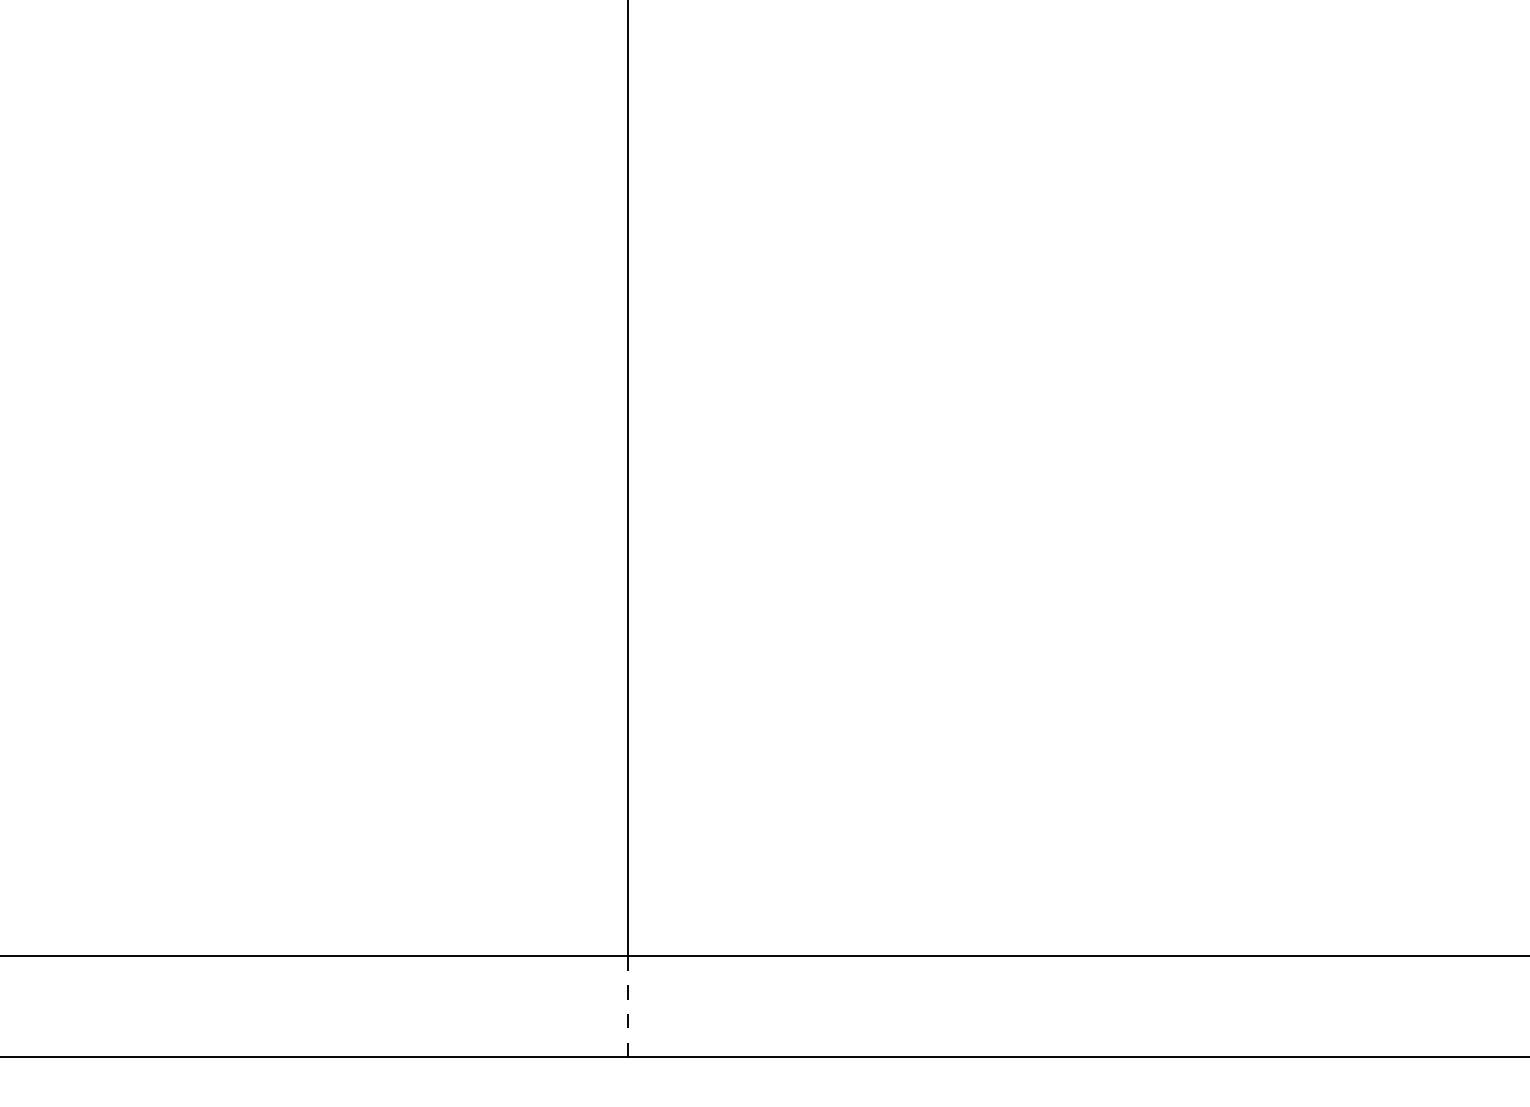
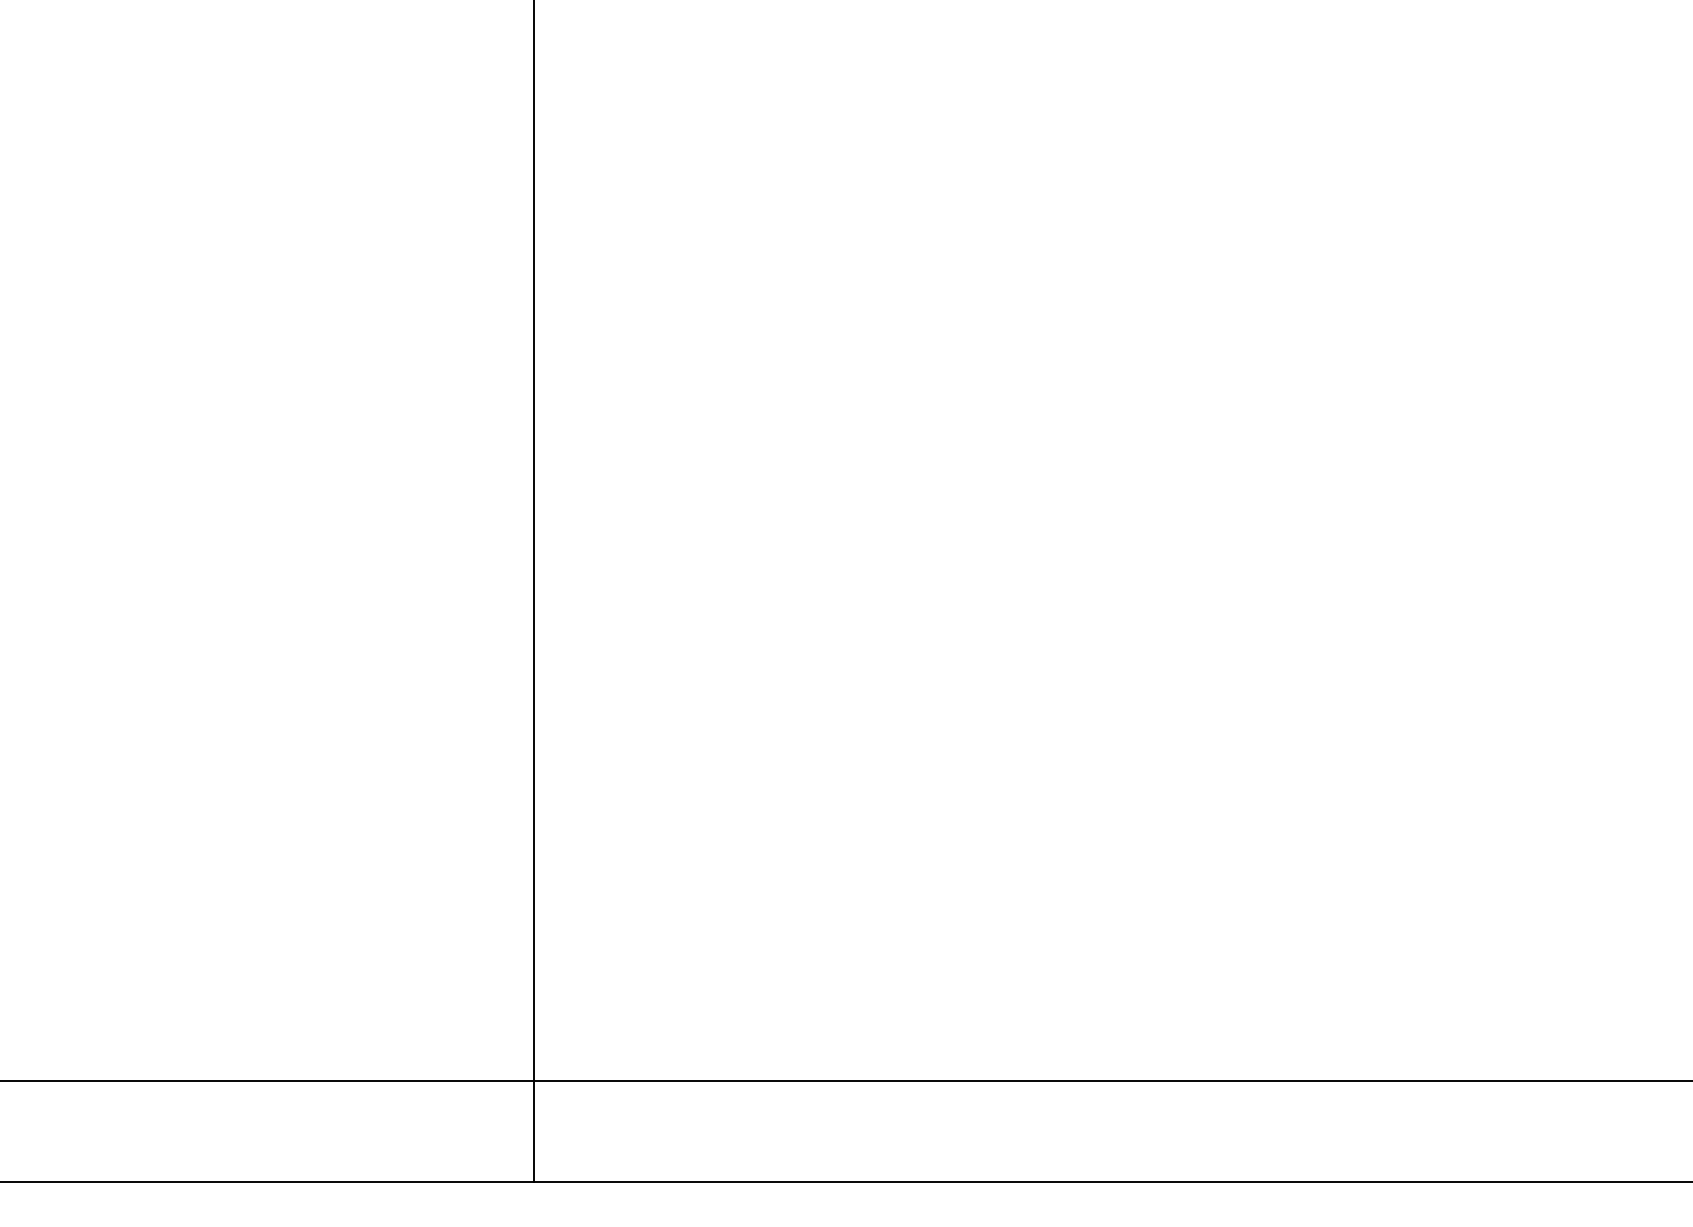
line: (627, 1006) -> (533, 1131), dashed -> solid

